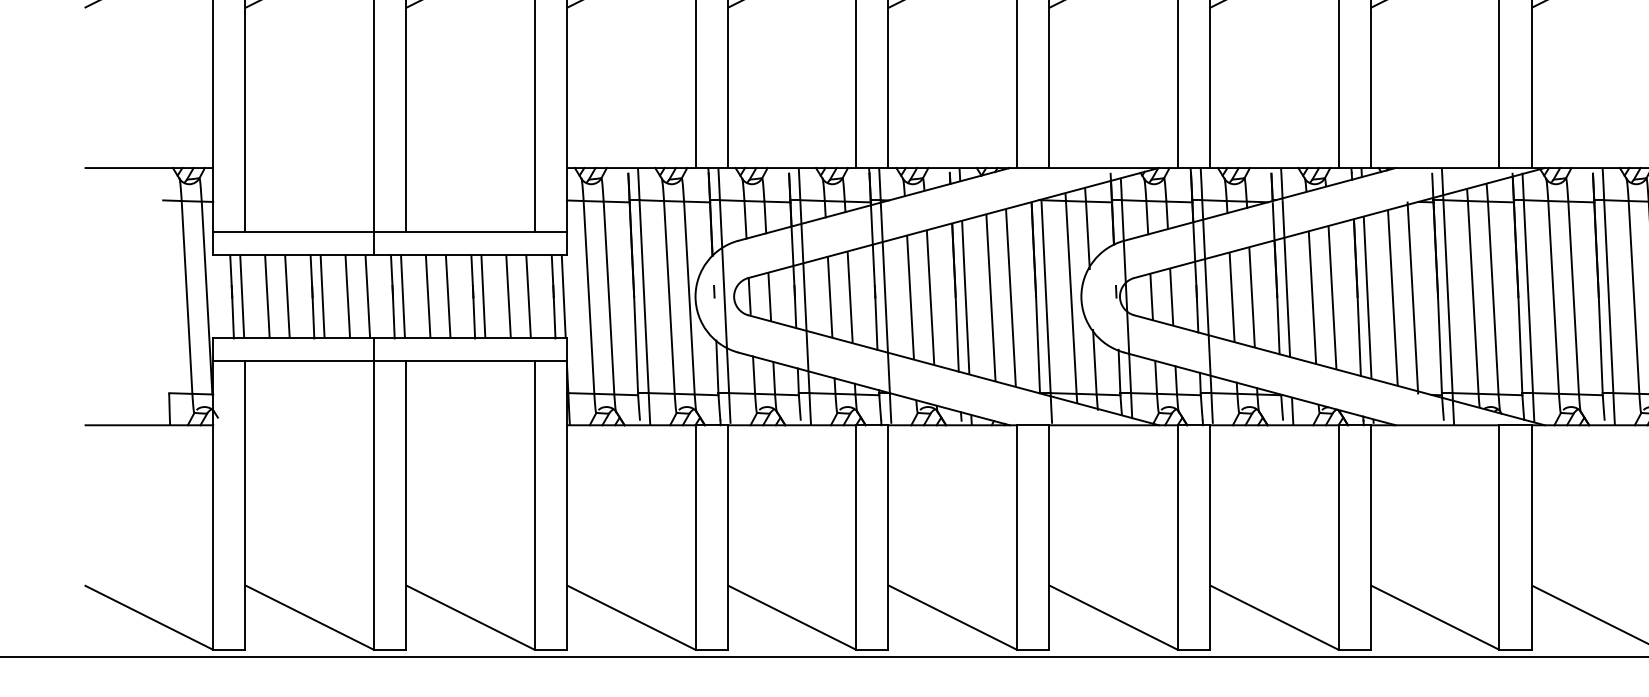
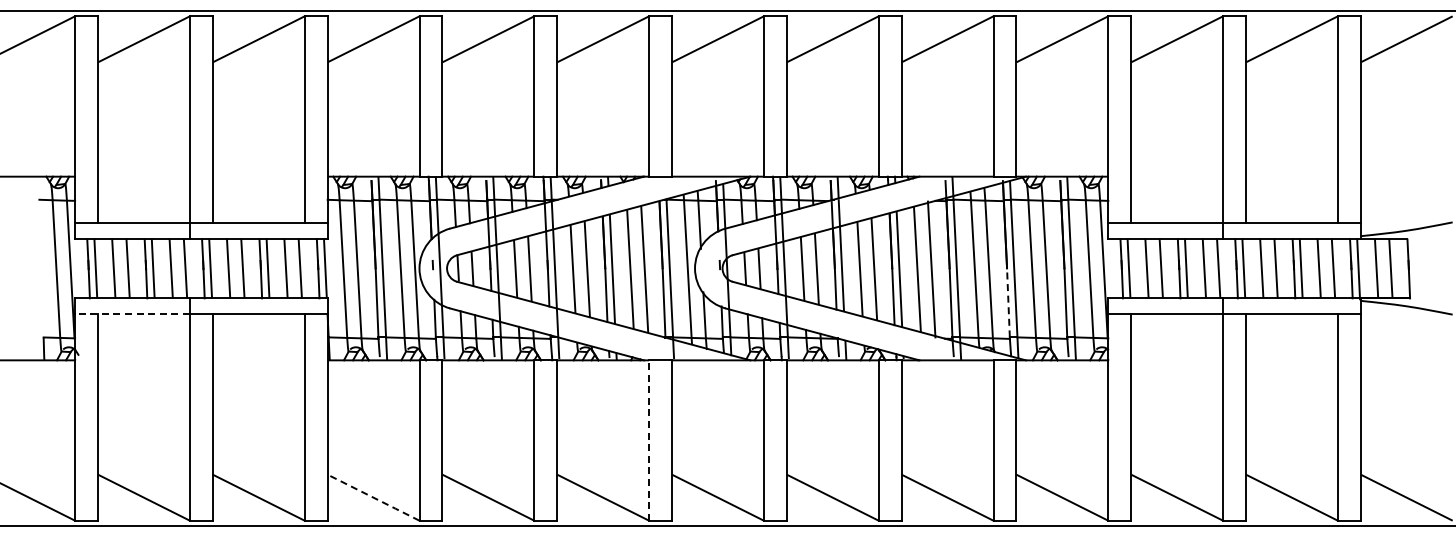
line: (1520, 344) -> (1008, 302), solid -> dashed
line: (293, 361) -> (132, 314), solid -> dashed
line: (1017, 537) -> (649, 440), solid -> dashed
line: (632, 617) -> (374, 497), solid -> dashed

